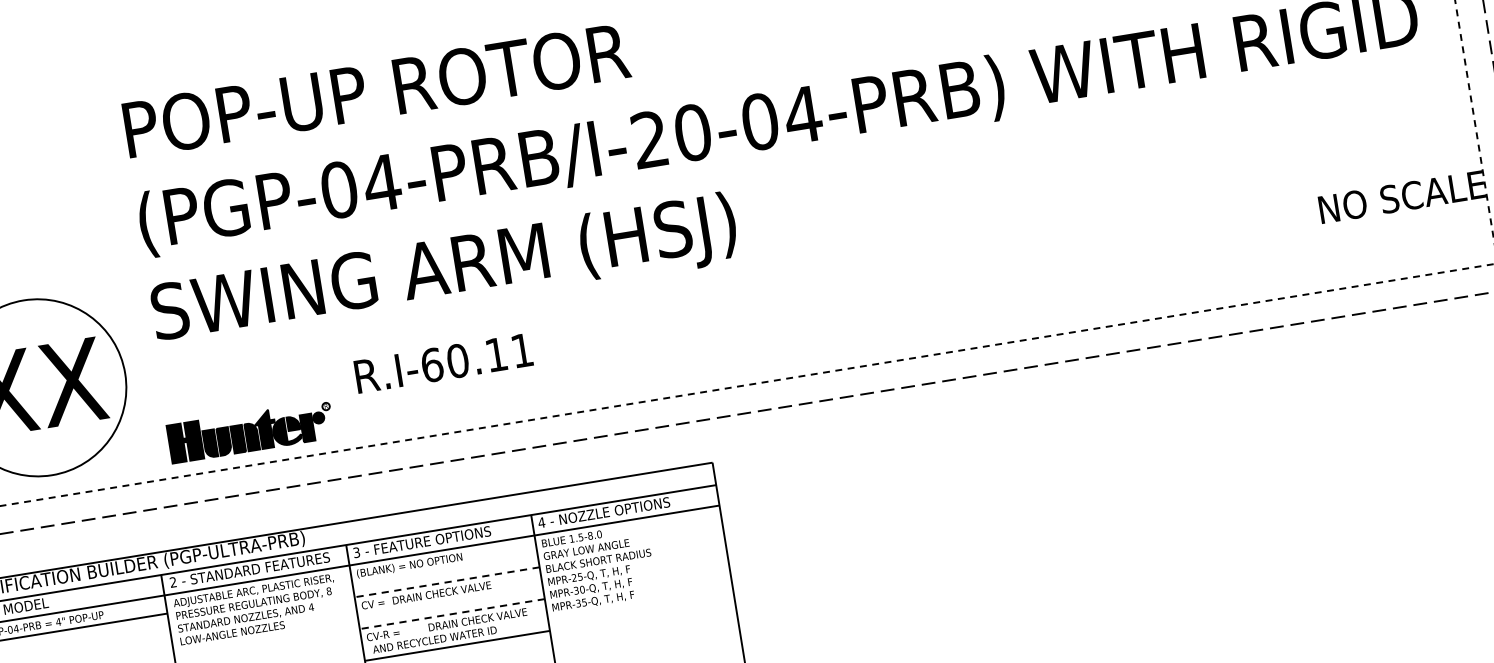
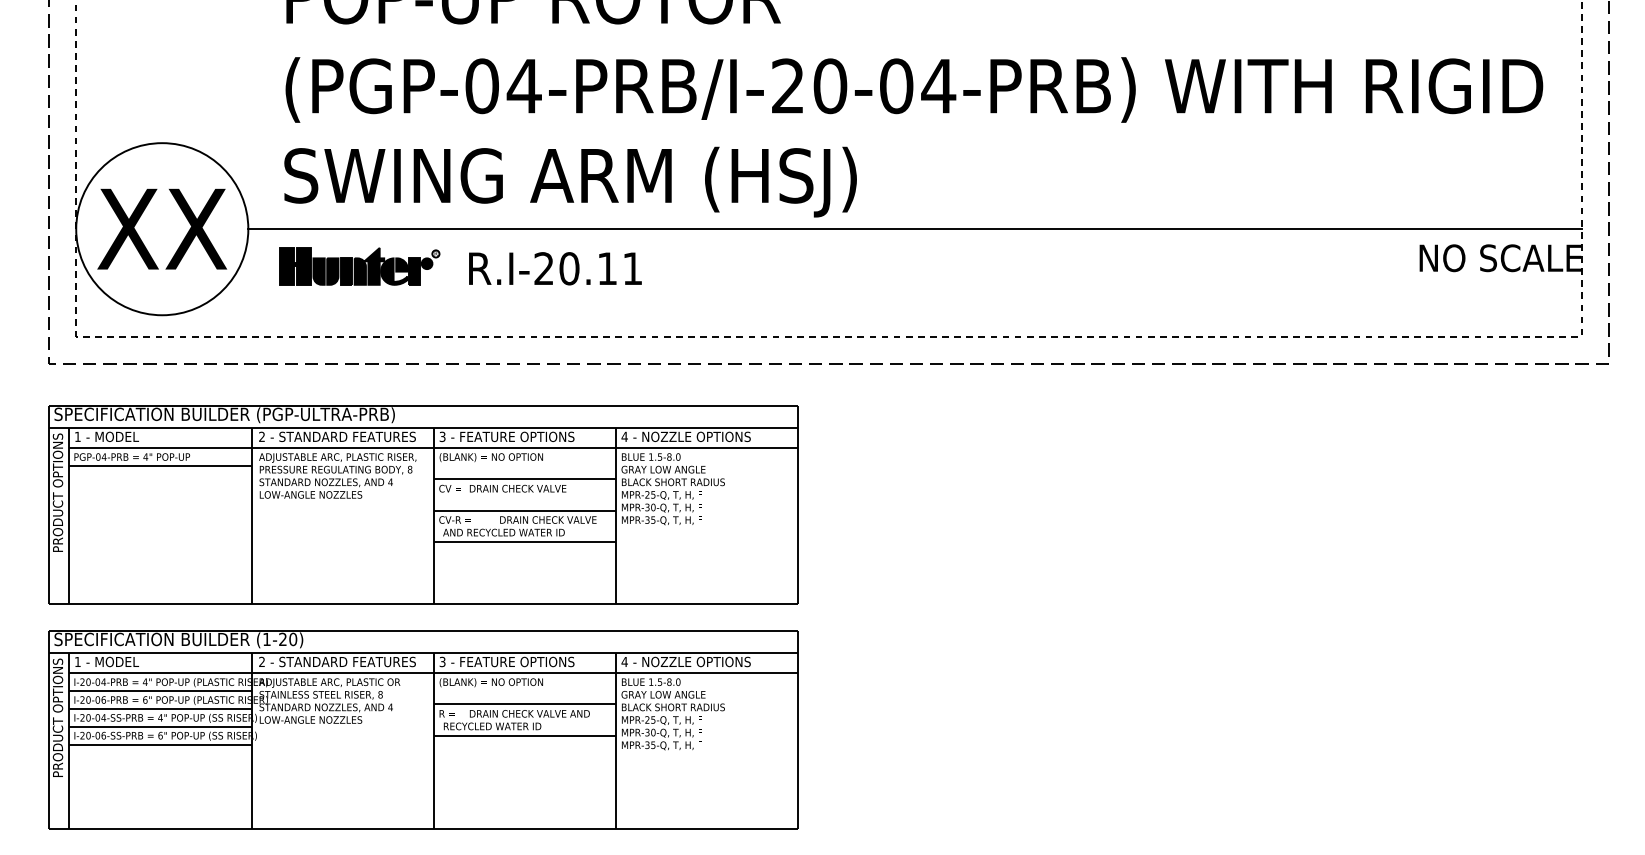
line: (802, 264) -> (915, 229), added
text: (432, 364) -> (544, 268), R.I-60.11 -> R.I-20.11
part: (250, 431) -> (359, 266), moved
line: (446, 582) -> (524, 479), dashed -> solid
line: (452, 613) -> (524, 510), dashed -> solid

